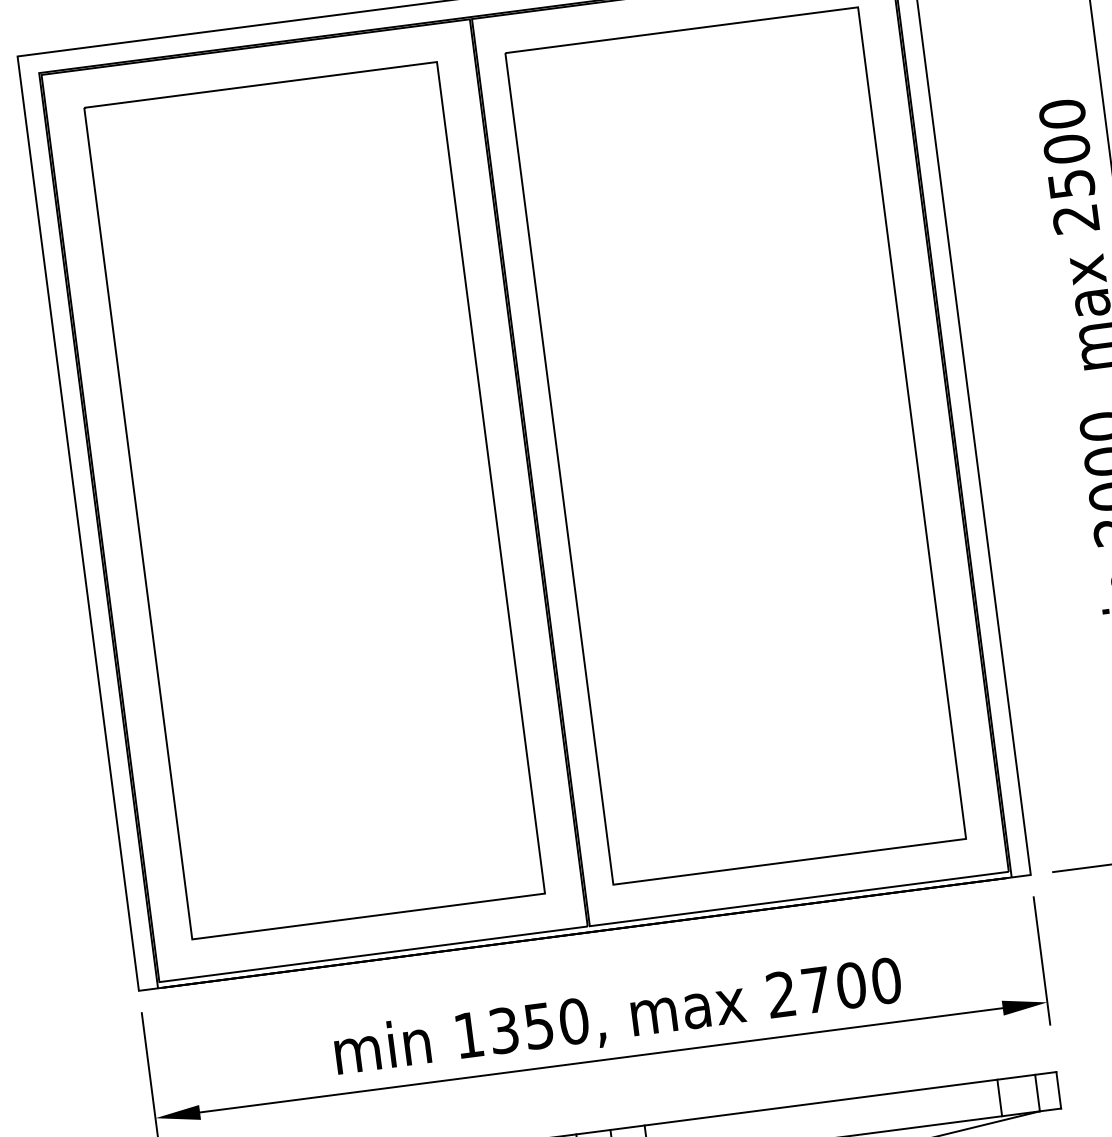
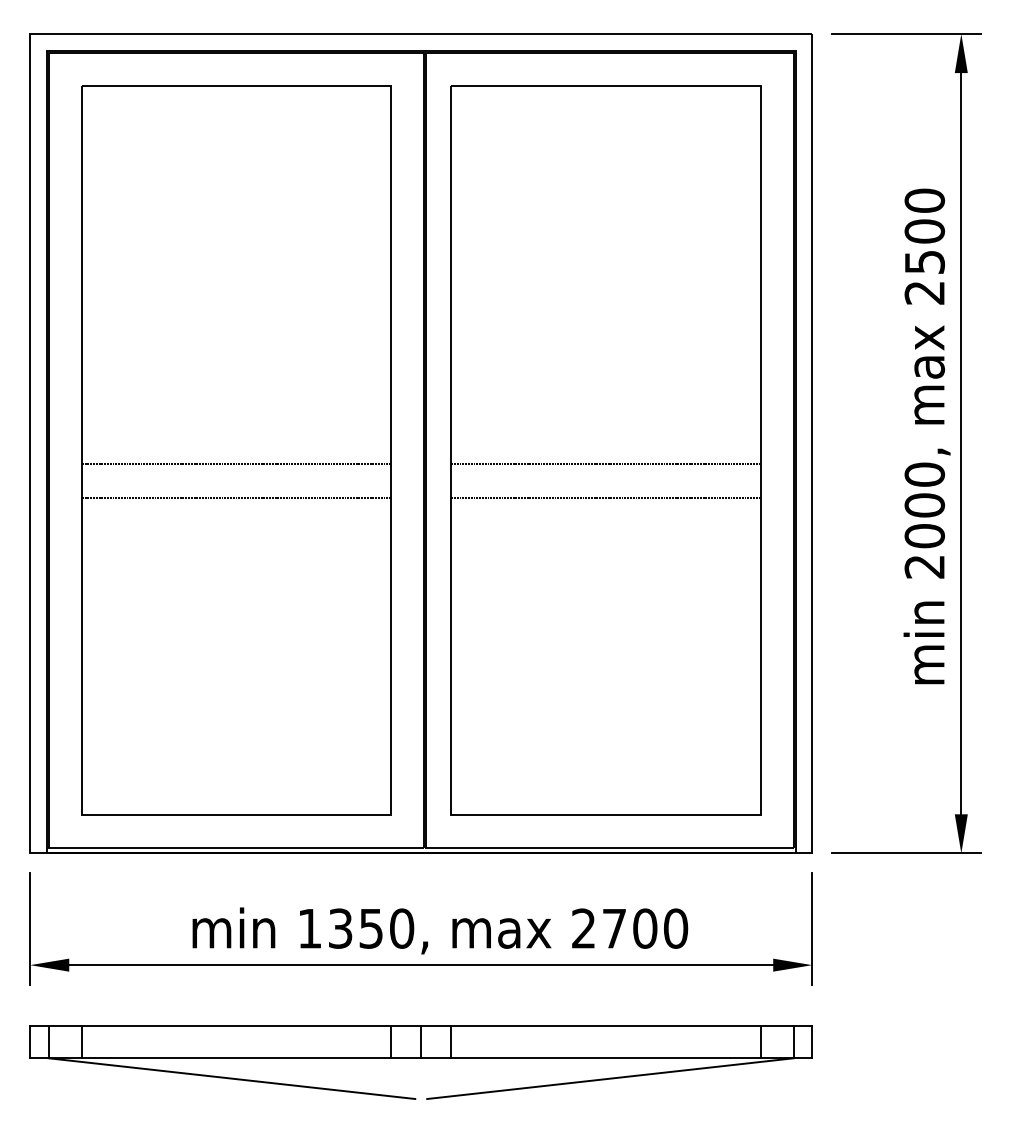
line: (737, 462) -> (605, 464), added
line: (742, 499) -> (605, 497), added
line: (316, 516) -> (236, 464), added
line: (321, 554) -> (236, 497), added

